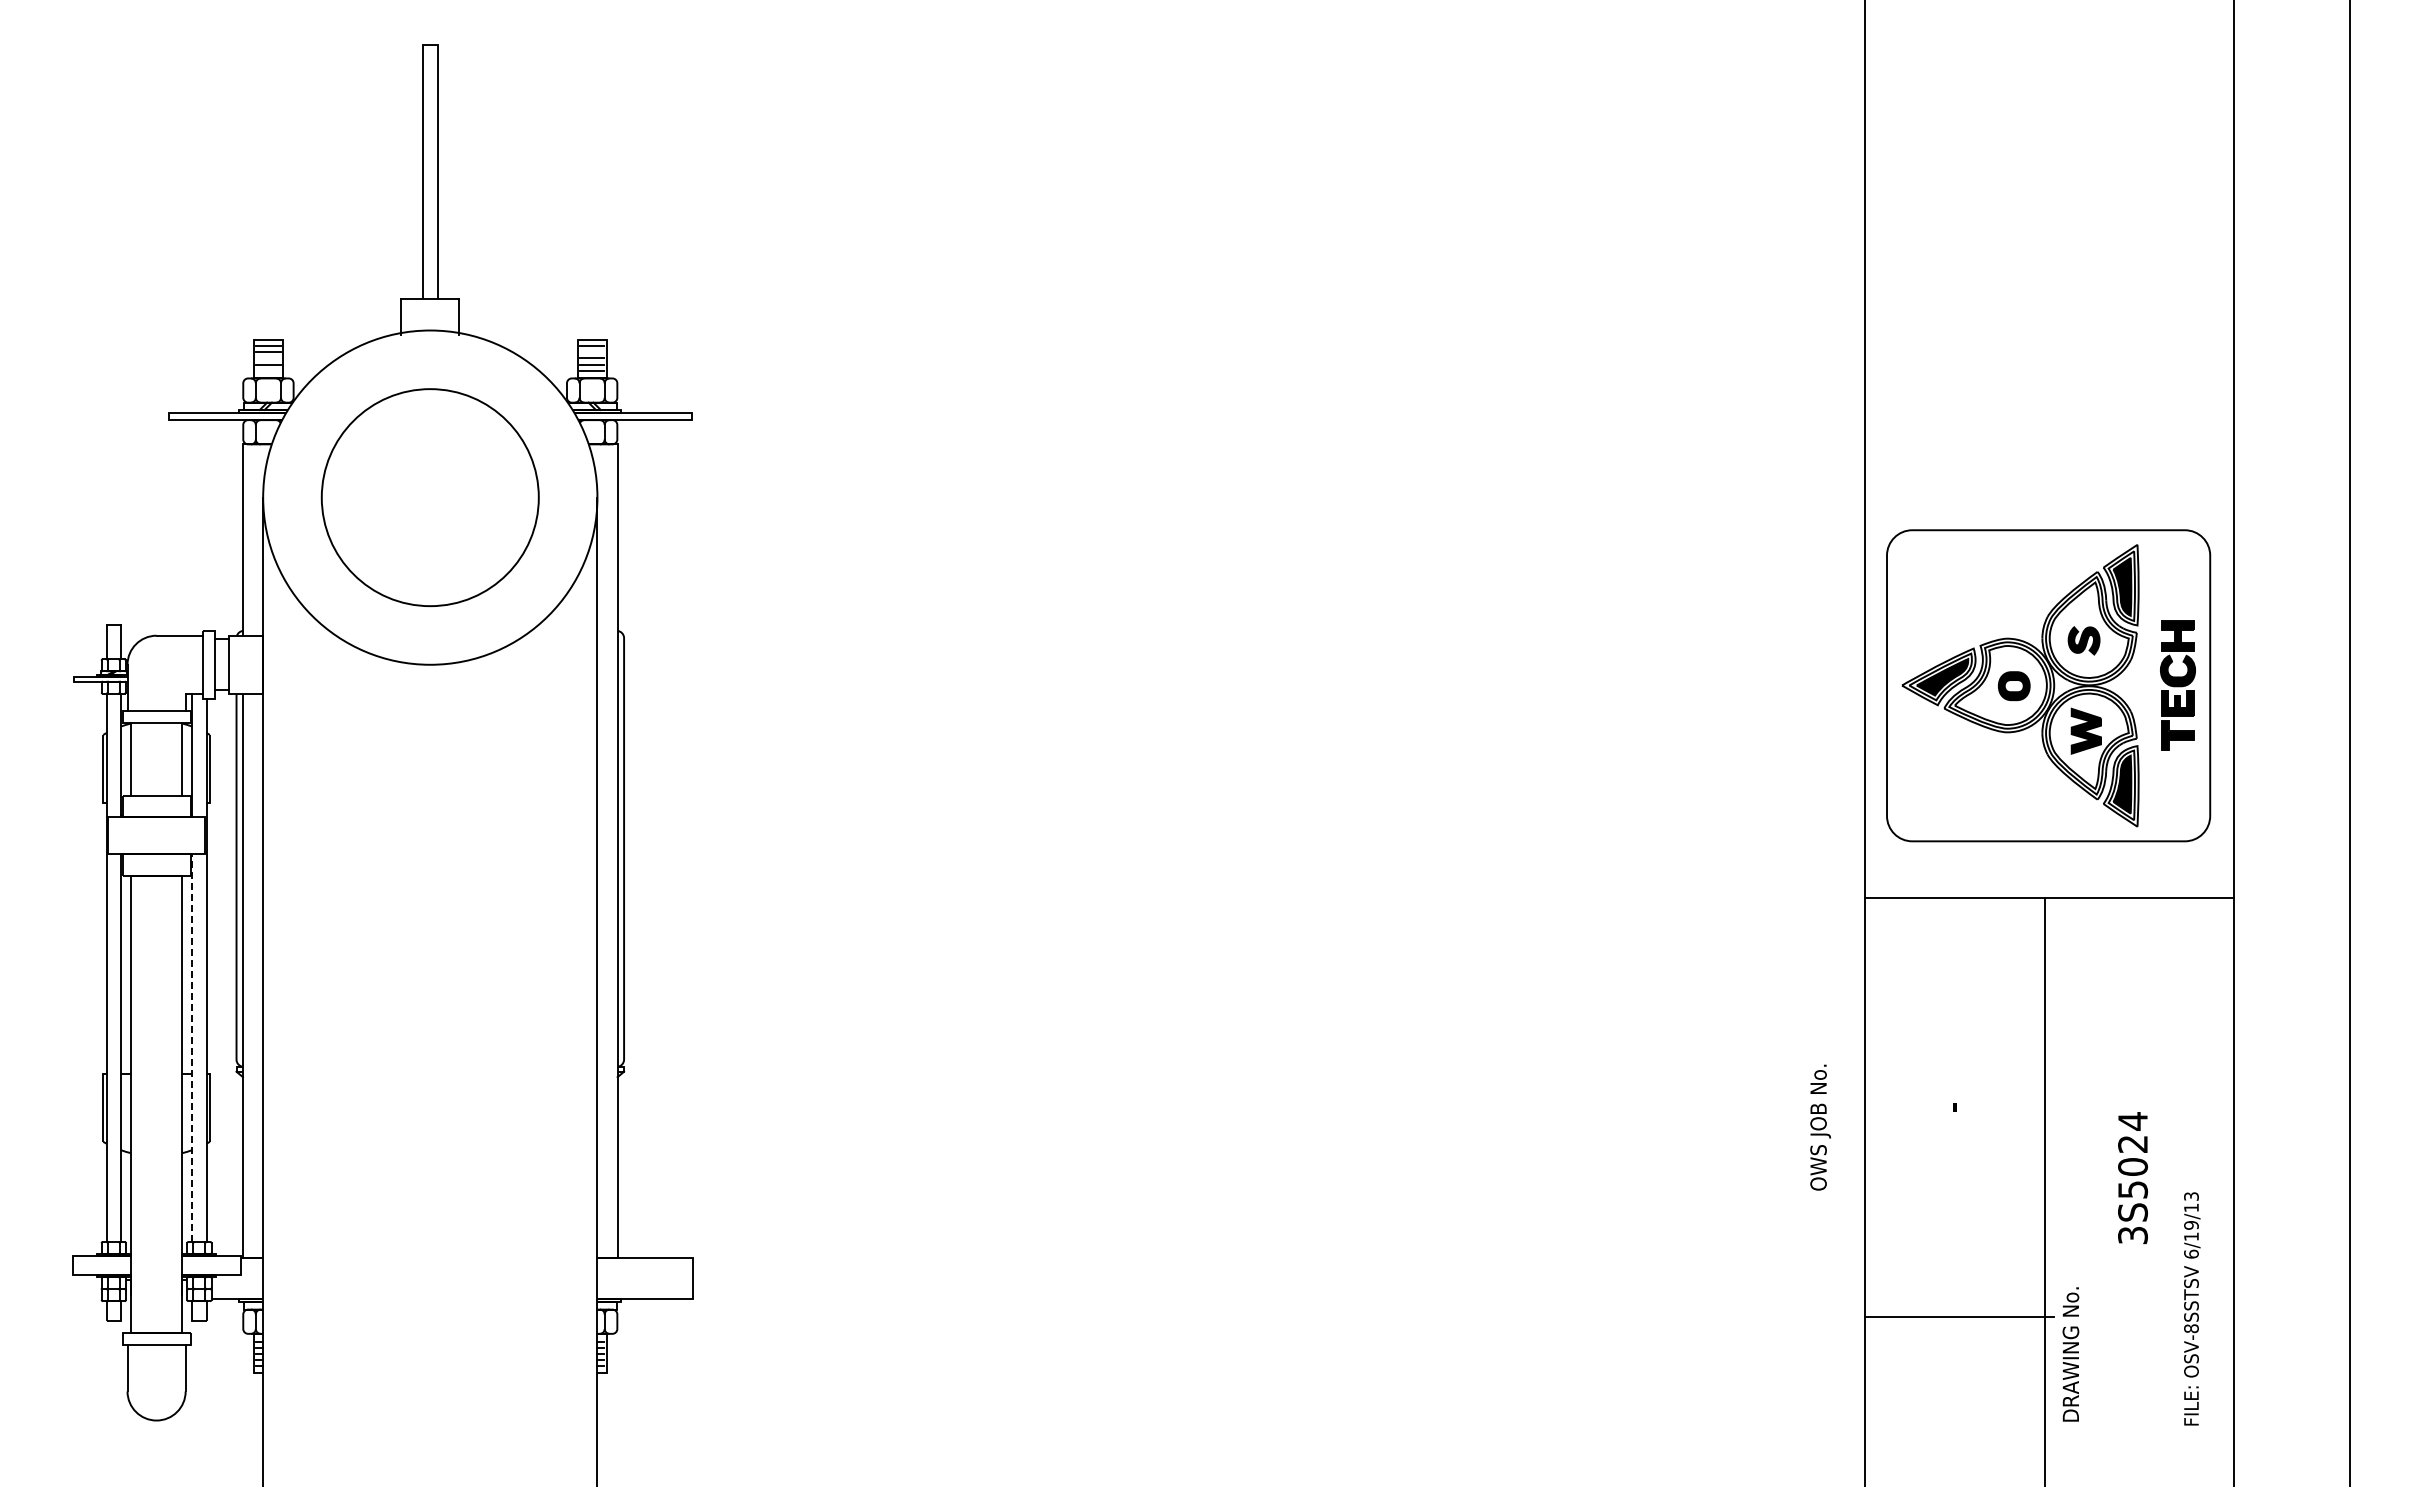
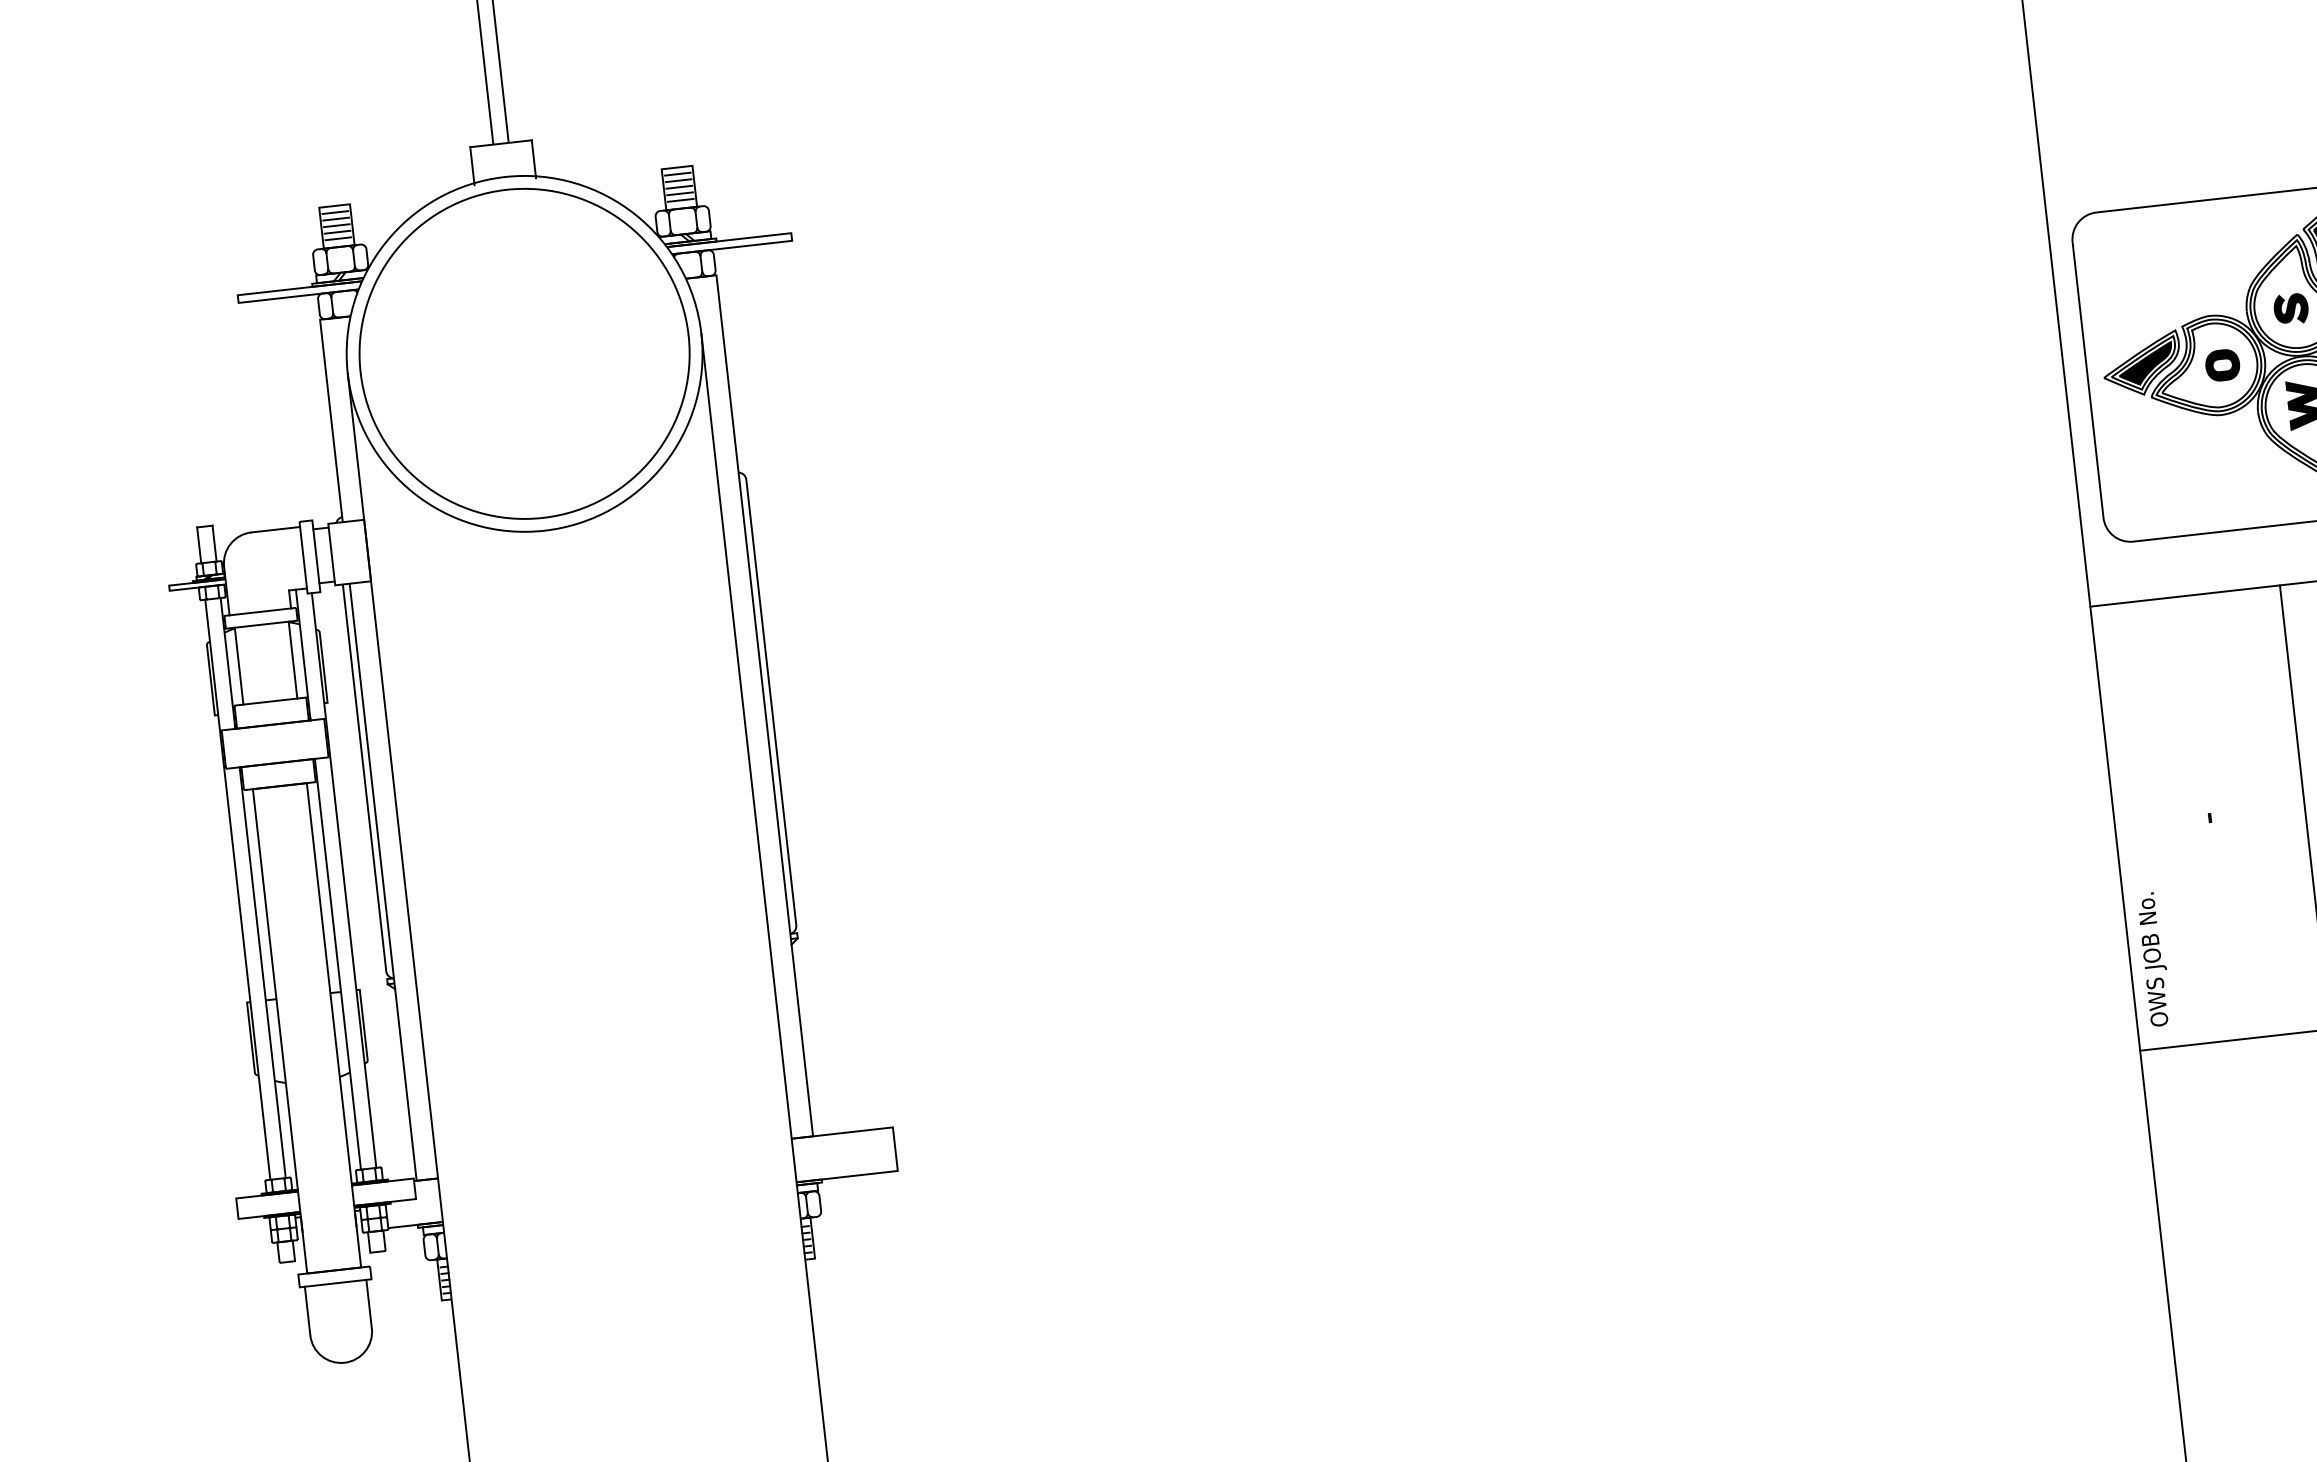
line: (592, 352) -> (678, 181), added
line: (268, 358) -> (336, 225), added
line: (268, 370) -> (338, 238), added
circle: (430, 497) -> (524, 353), size x1.43
line: (192, 1047) -> (338, 963), dashed -> solid
text: (1820, 1127) -> (2154, 959), moved

